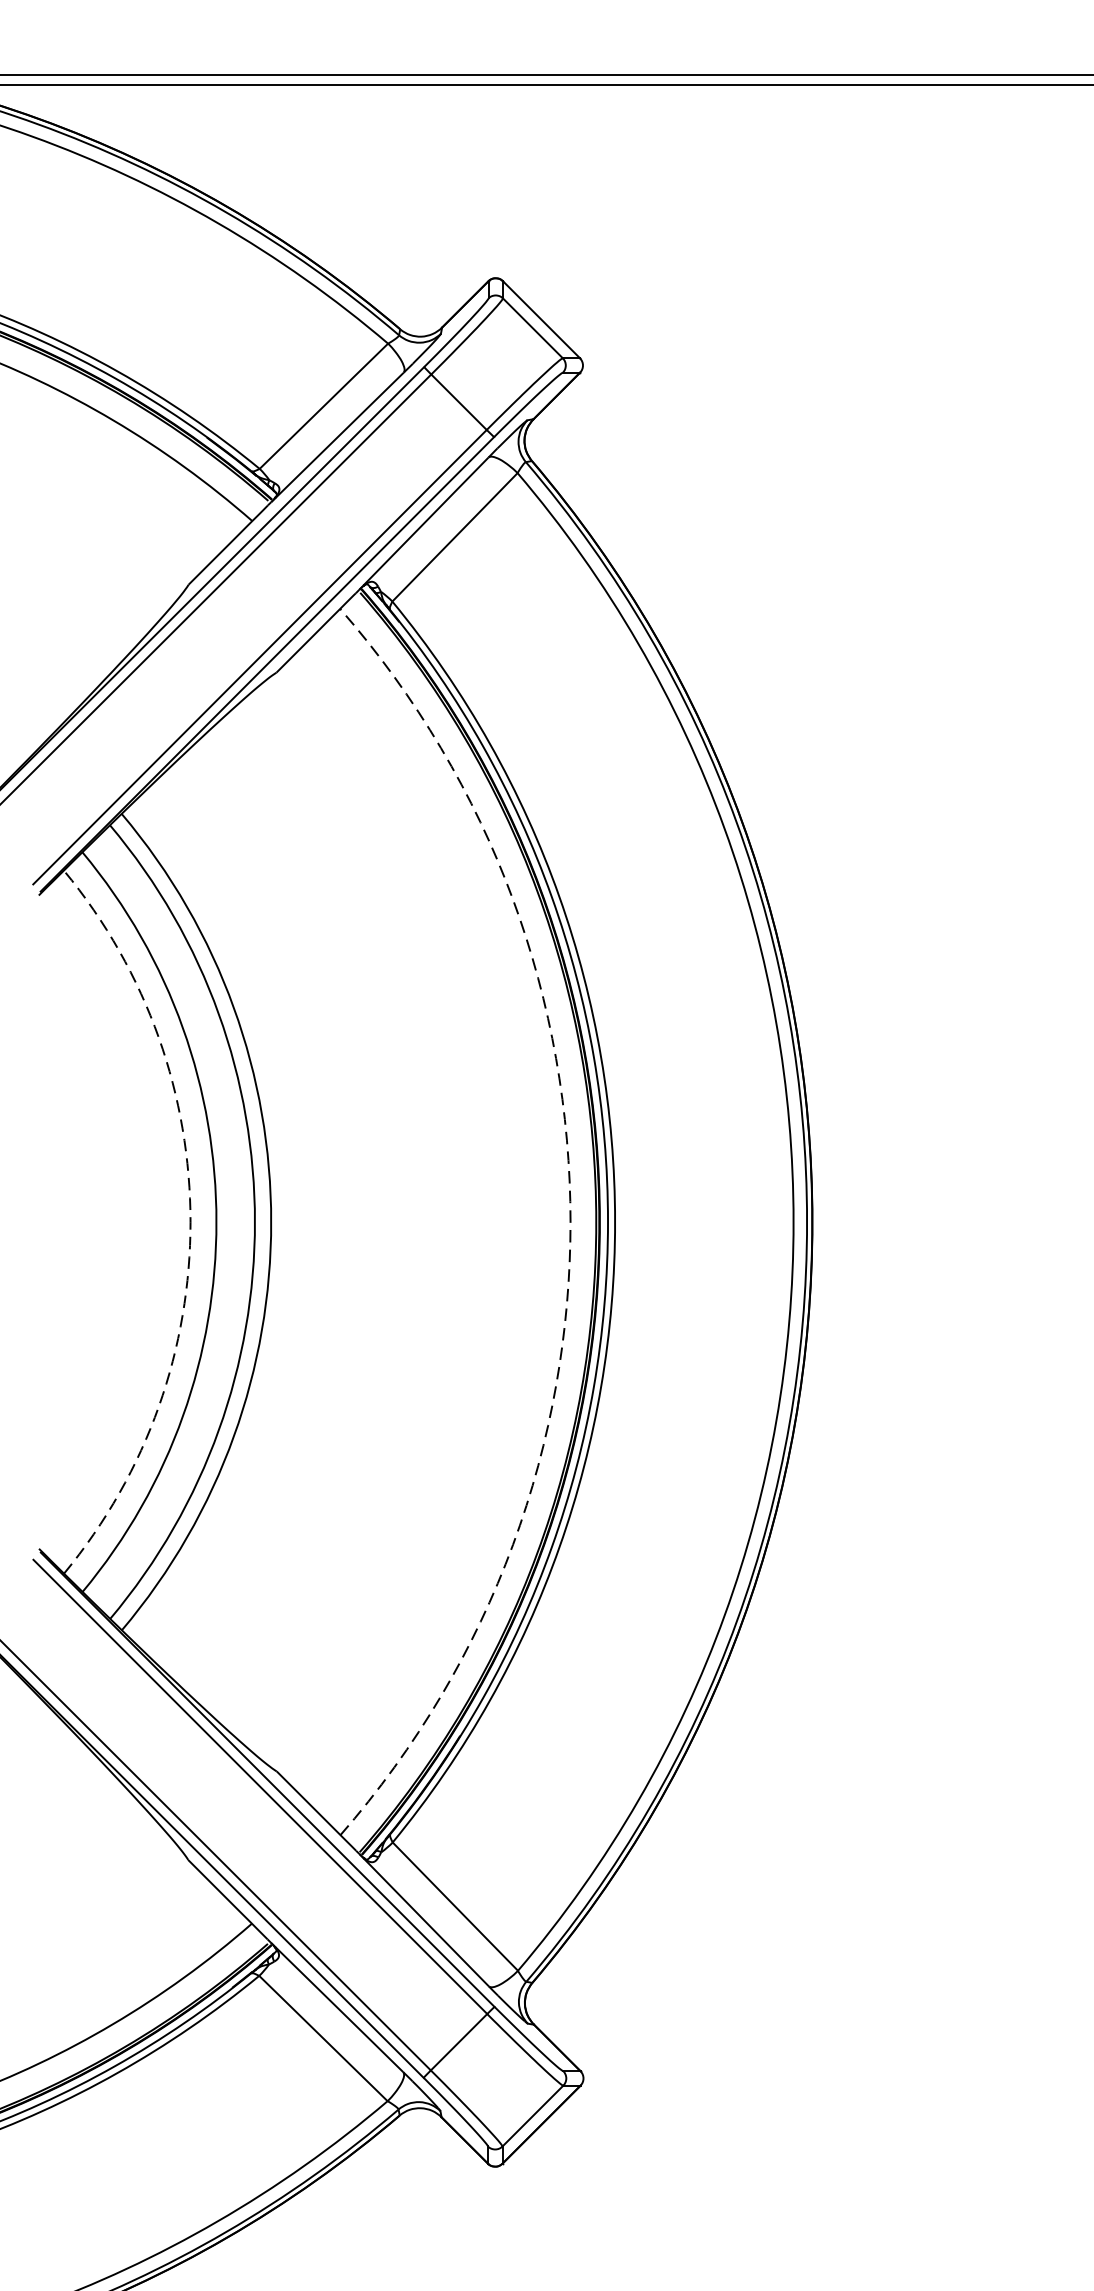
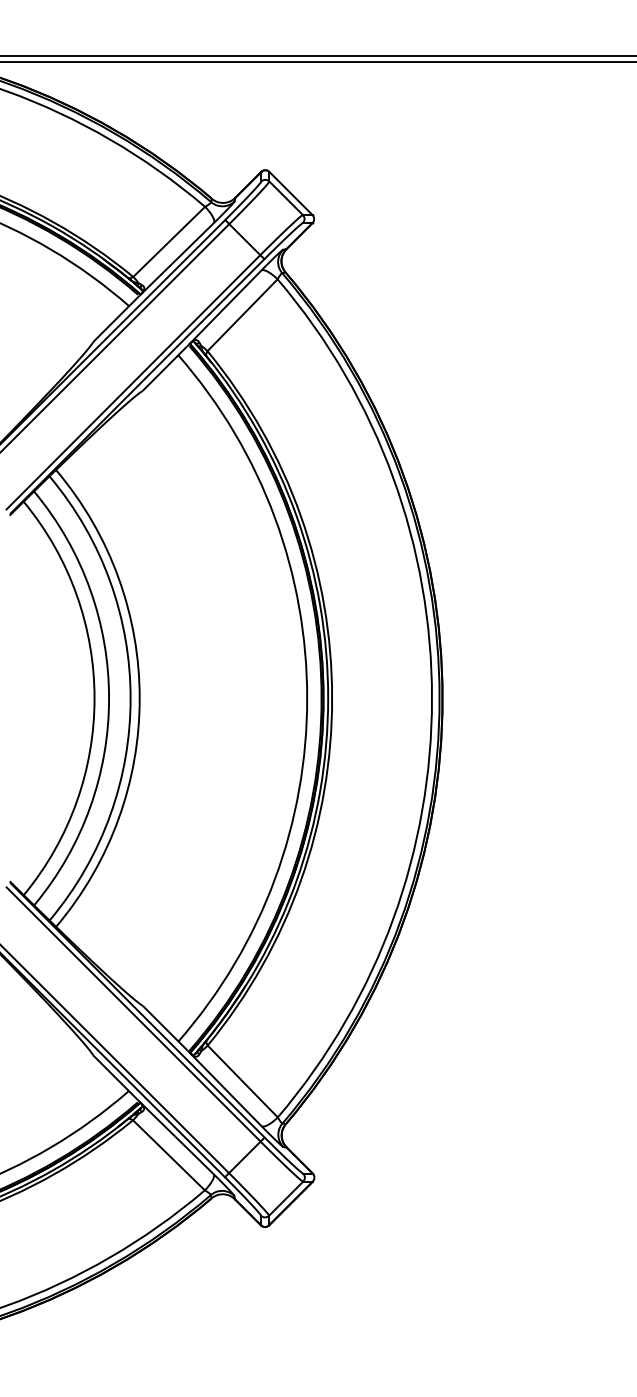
arc: (190, 1222) -> (94, 698), dashed -> solid
arc: (571, 1222) -> (307, 698), dashed -> solid

